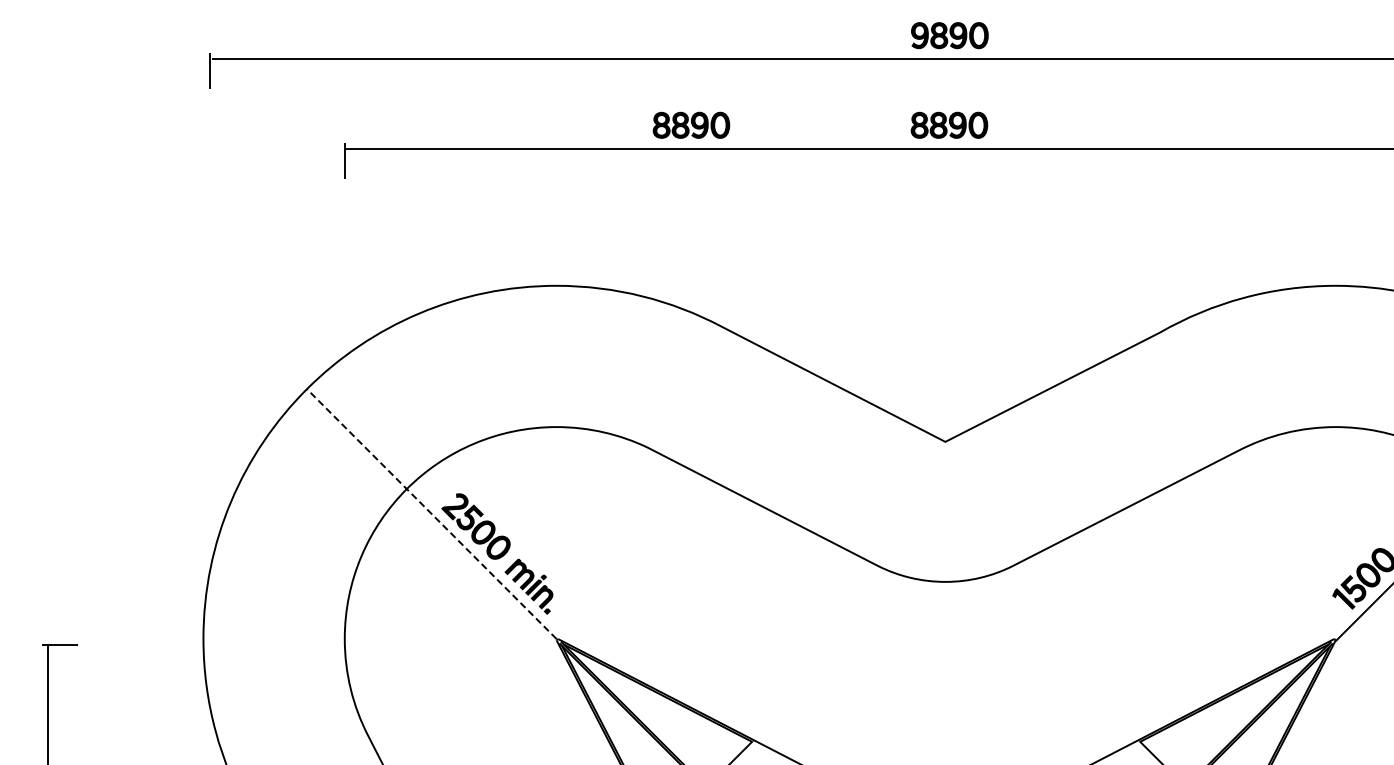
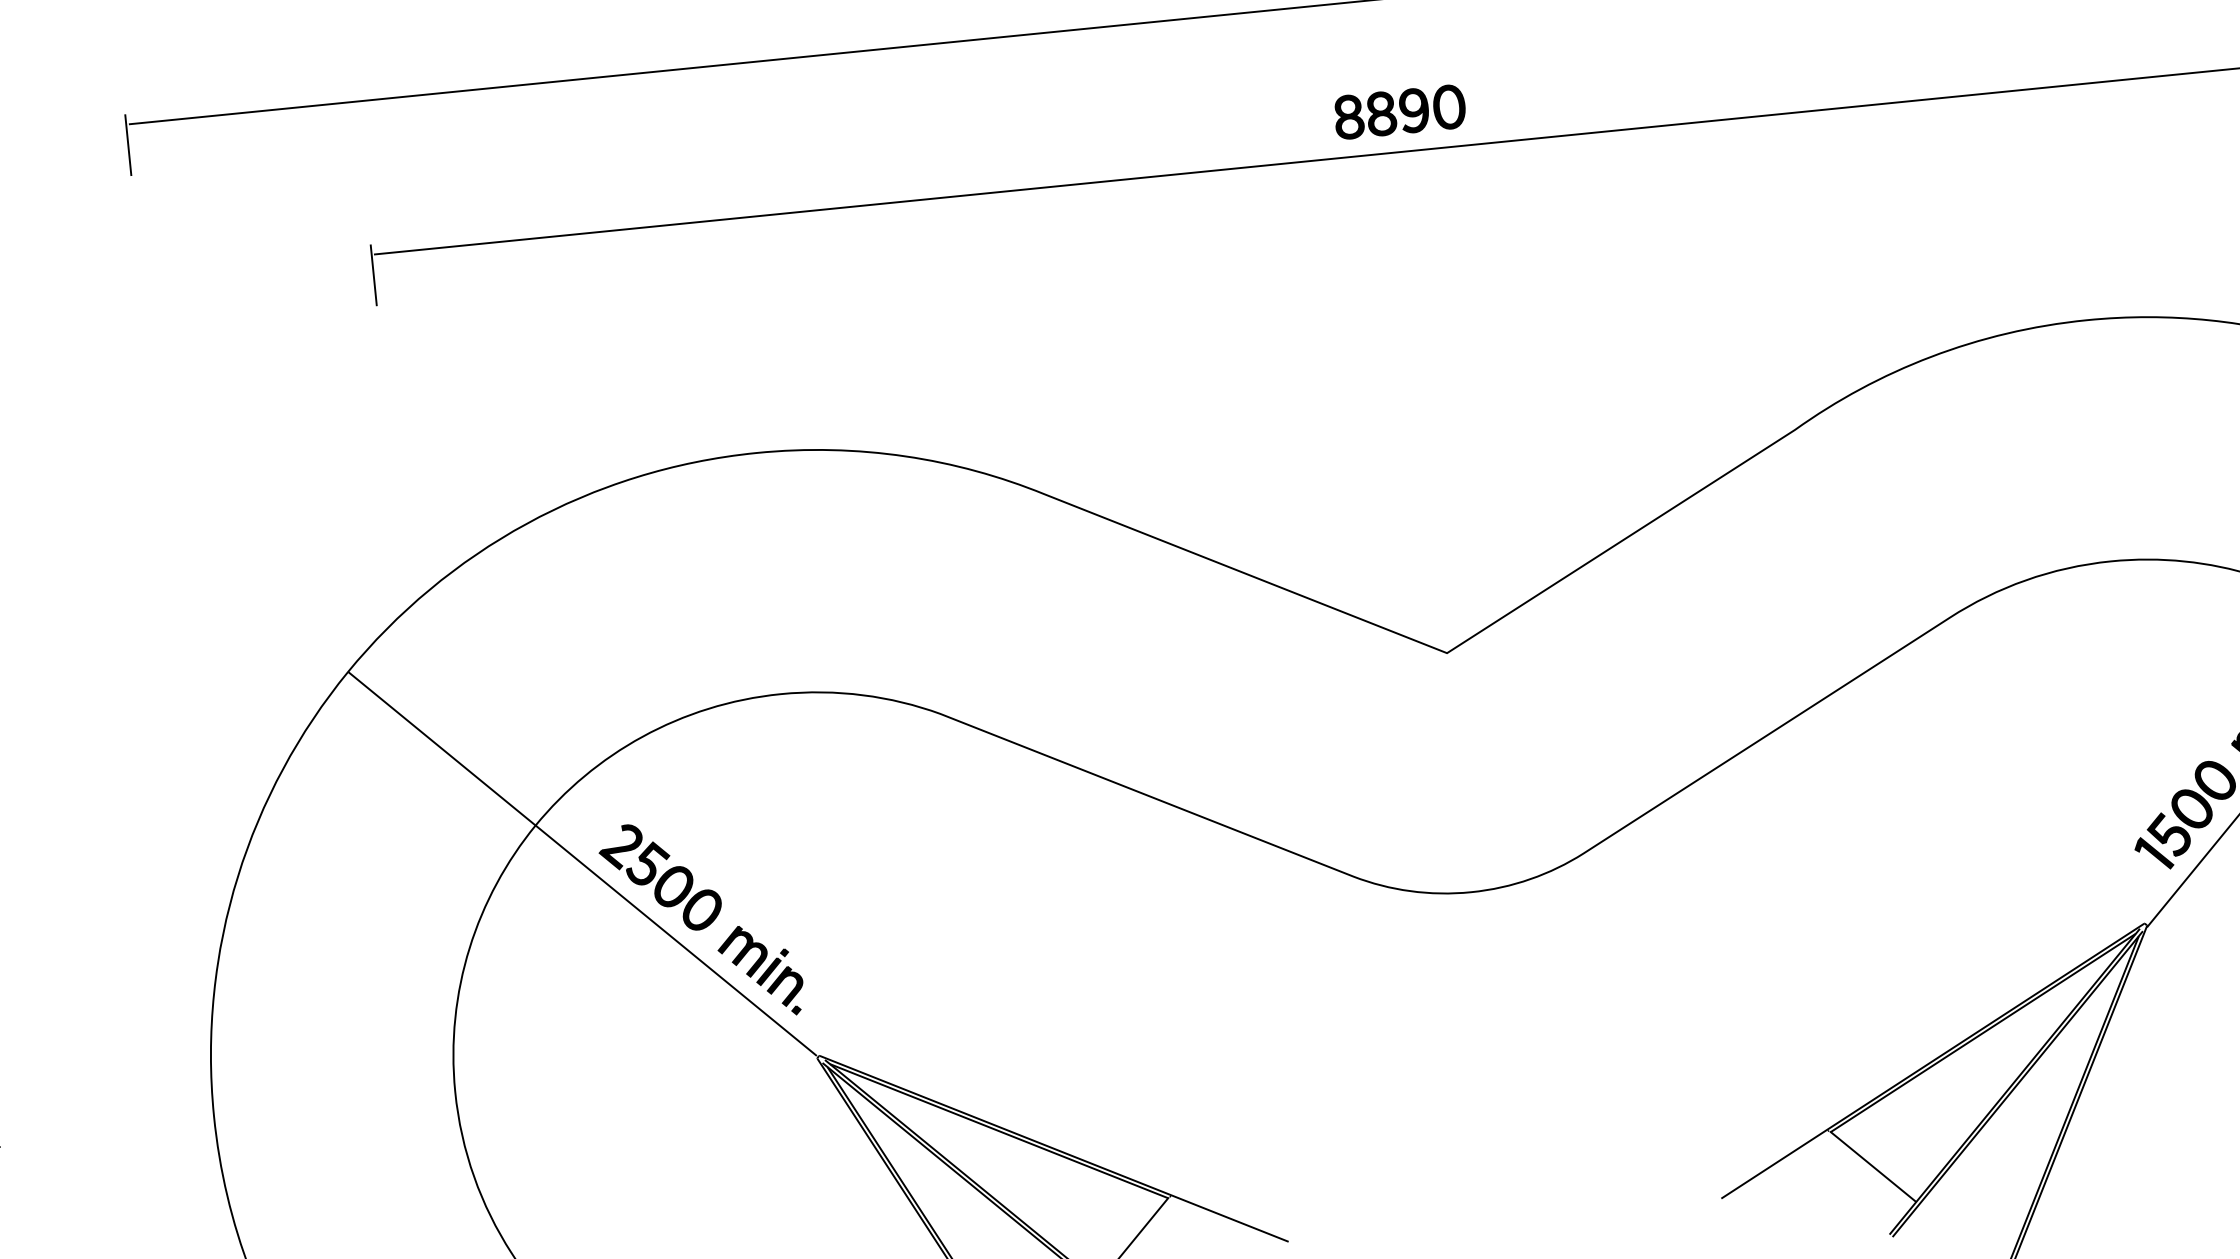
part: (691, 124) -> (959, 154), removed
line: (431, 513) -> (581, 863), dashed -> solid

